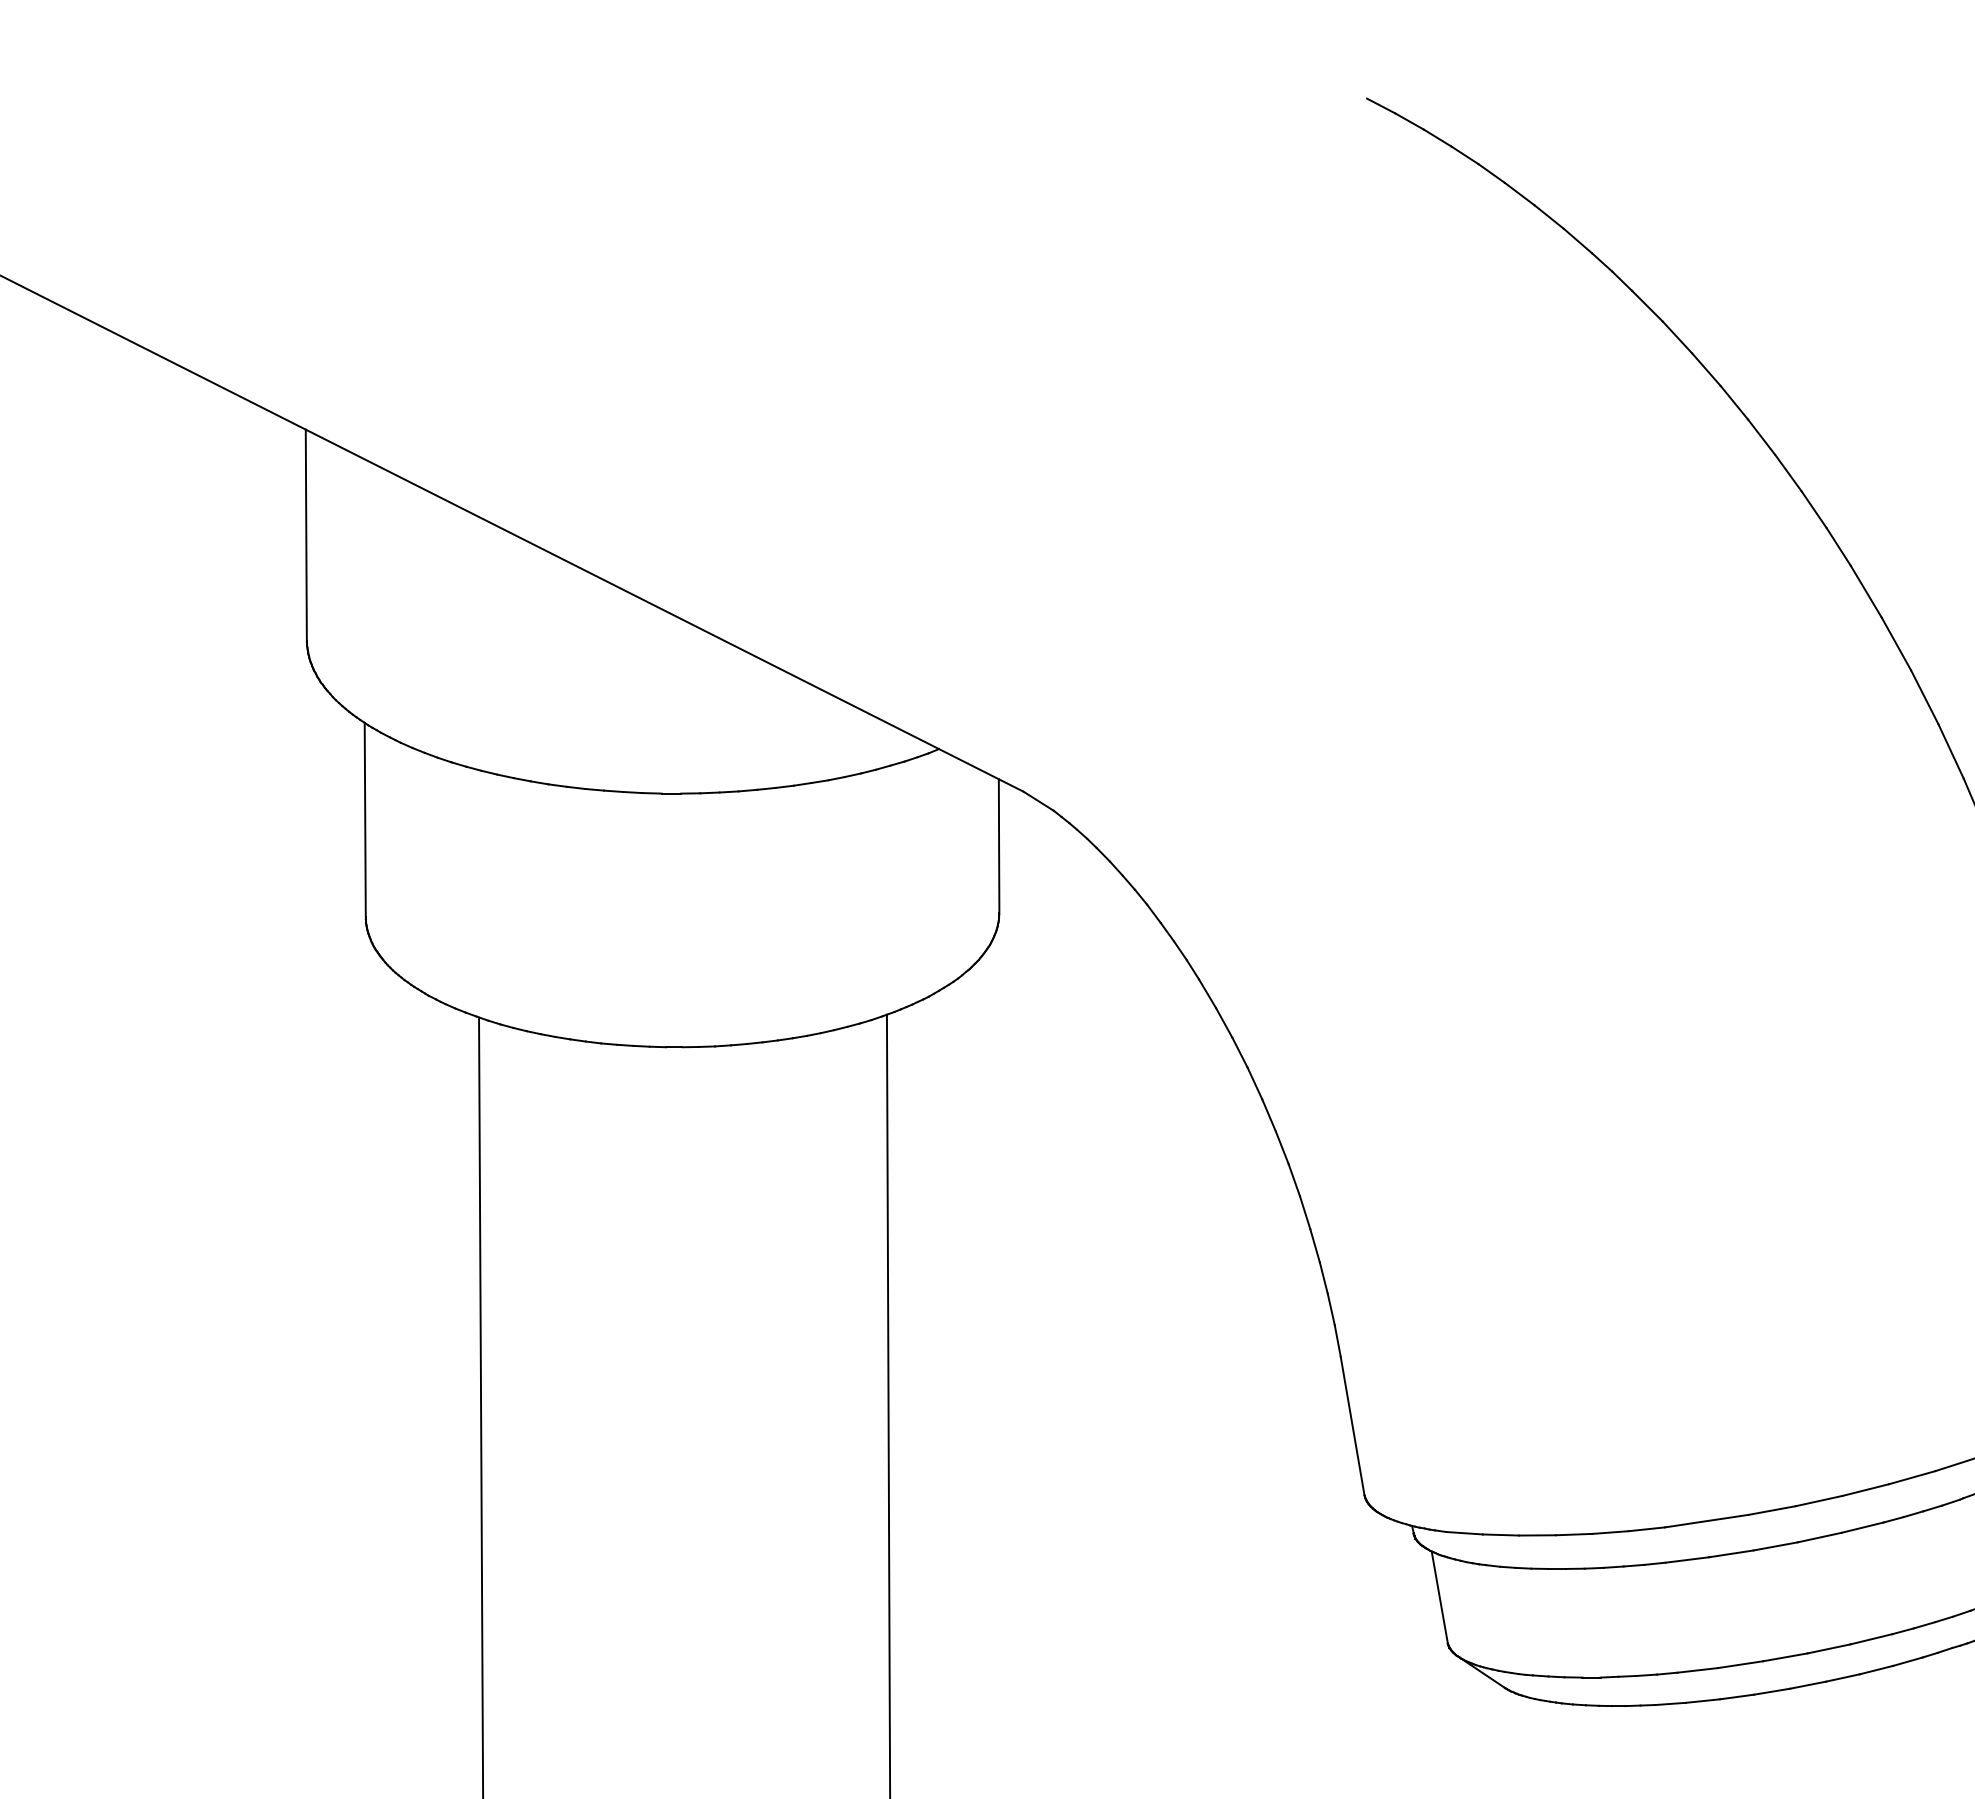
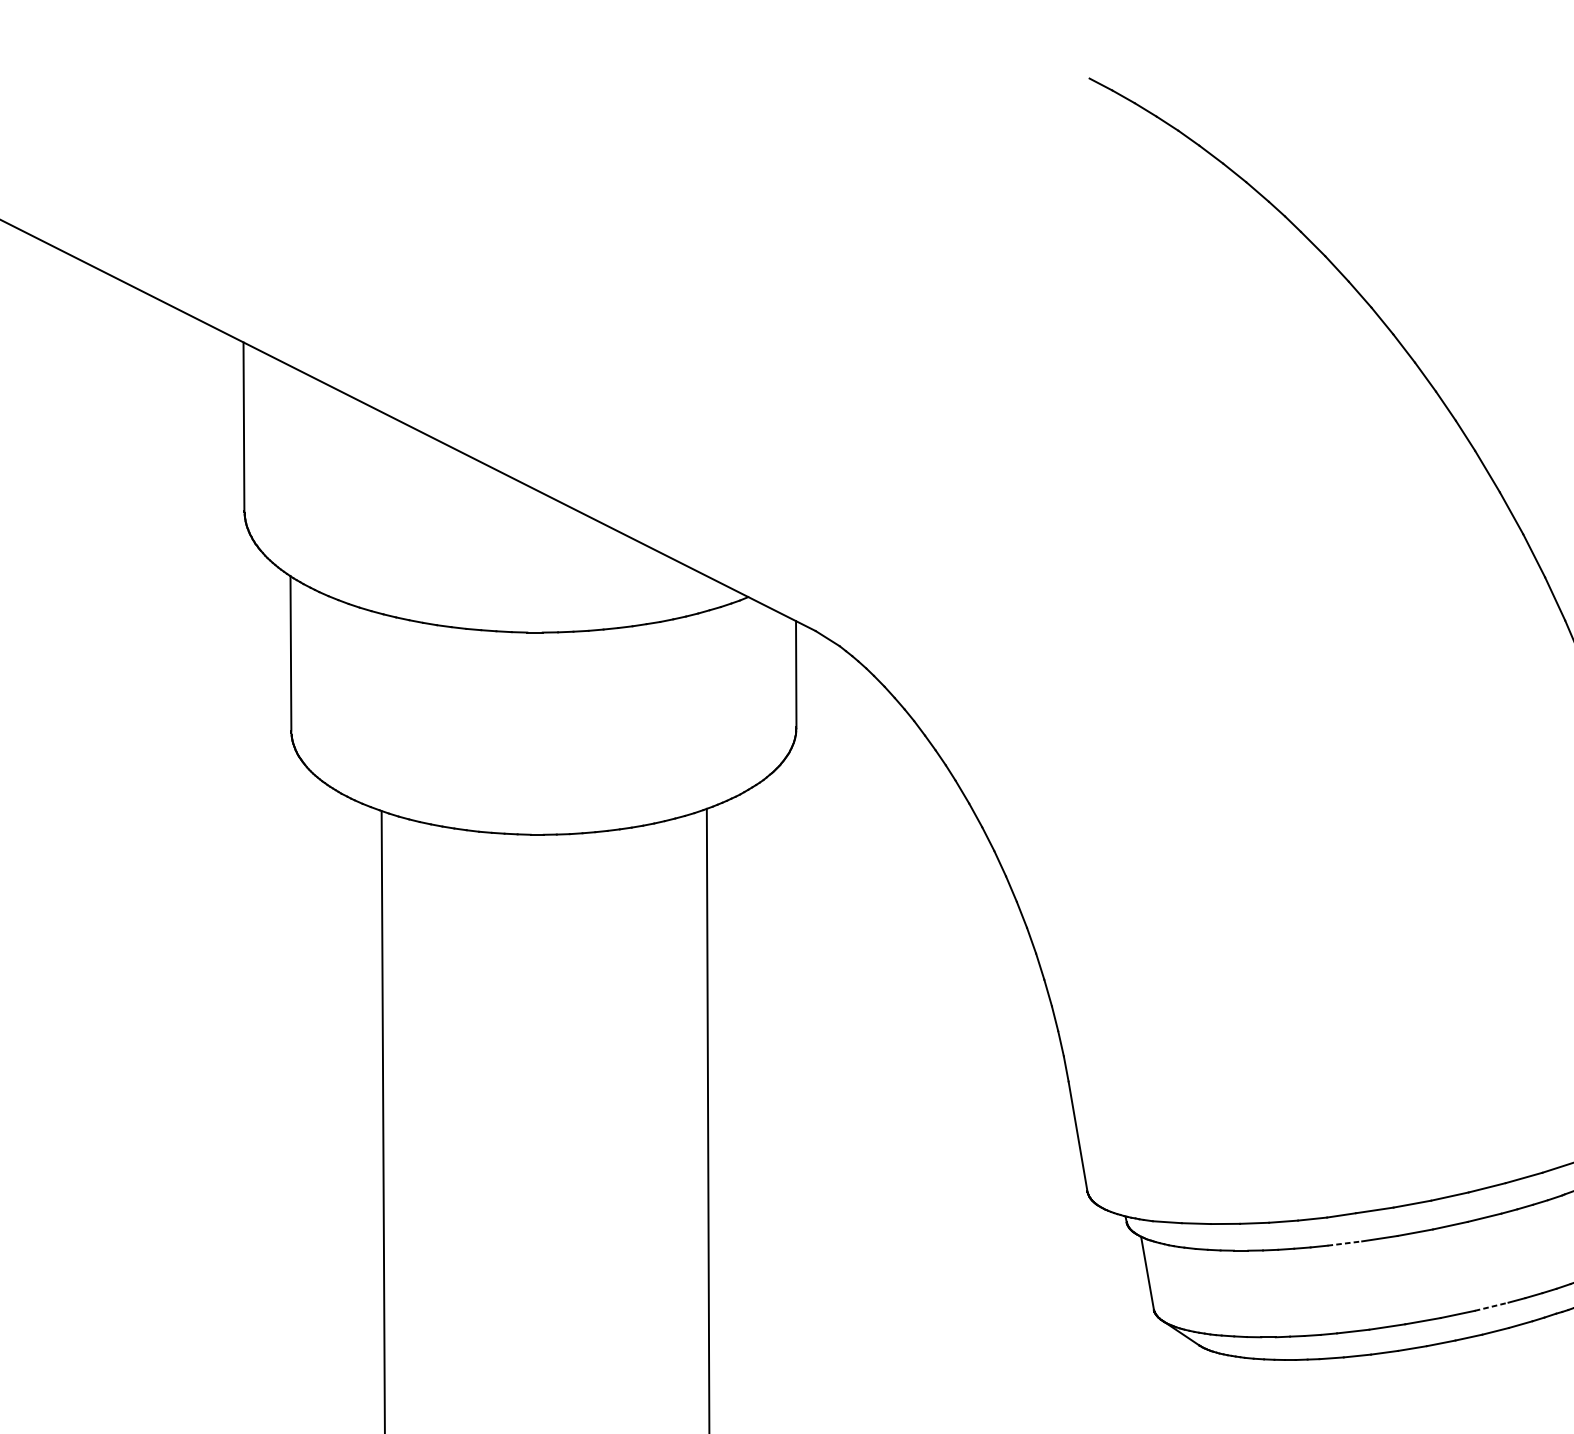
line: (1687, 1559) -> (1345, 1243), solid -> dashed
line: (1871, 1639) -> (1491, 1306), solid -> dashed

